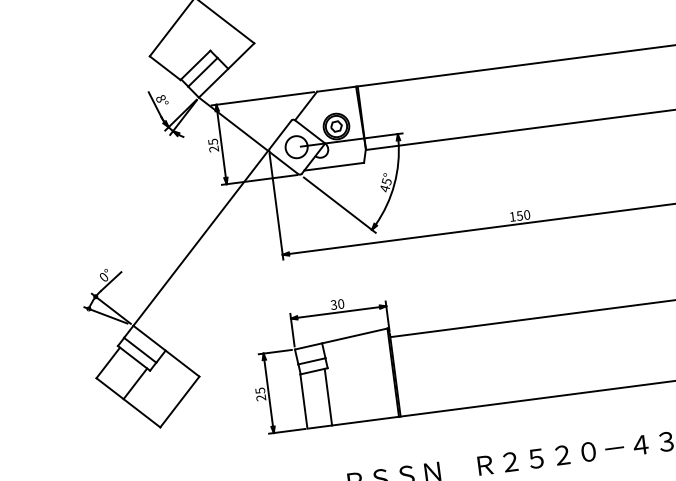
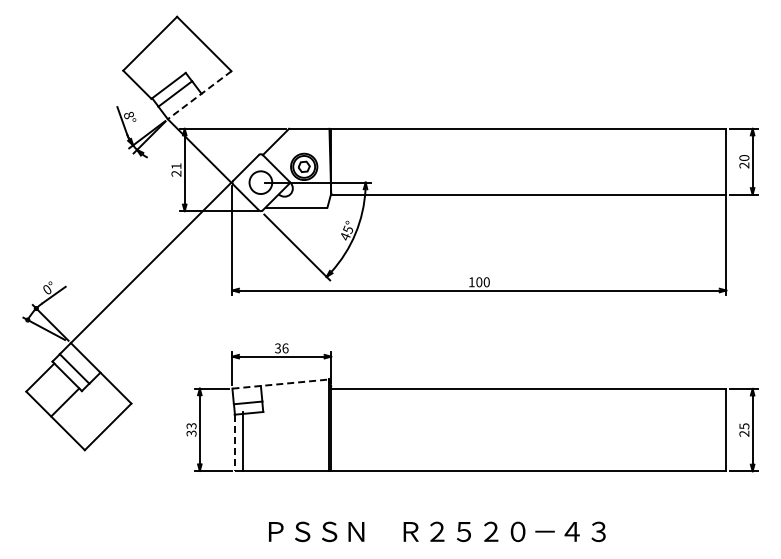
line: (226, 70) -> (199, 95), solid -> dashed
text: (213, 142) -> (176, 166), 25 -> 21
text: (520, 216) -> (479, 282), 150 -> 100
text: (341, 304) -> (285, 348), 30 -> 36
line: (340, 339) -> (280, 384), solid -> dashed
text: (260, 394) -> (191, 429), 25 -> 33
line: (328, 397) -> (243, 441), moved
line: (303, 402) -> (234, 443), solid -> dashed

